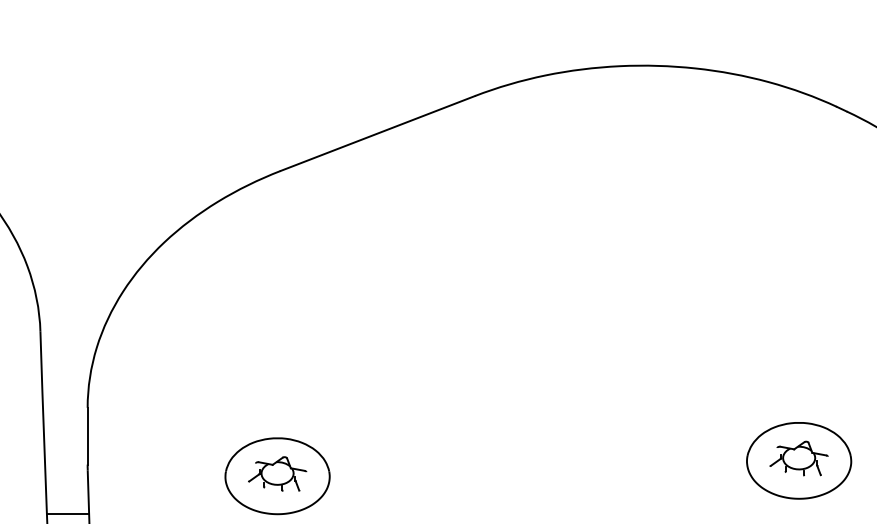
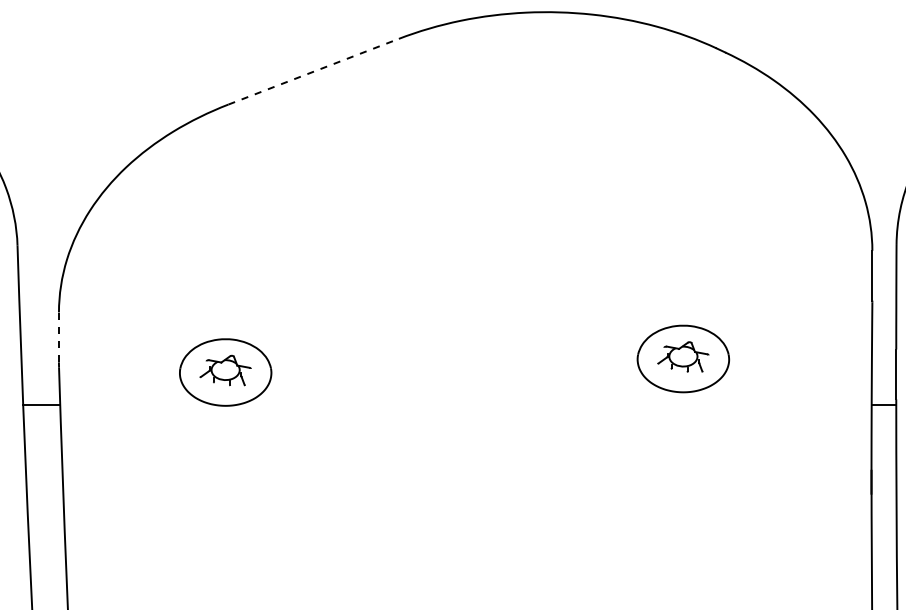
line: (378, 133) -> (314, 71), solid -> dashed
line: (87, 436) -> (58, 337), solid -> dashed

